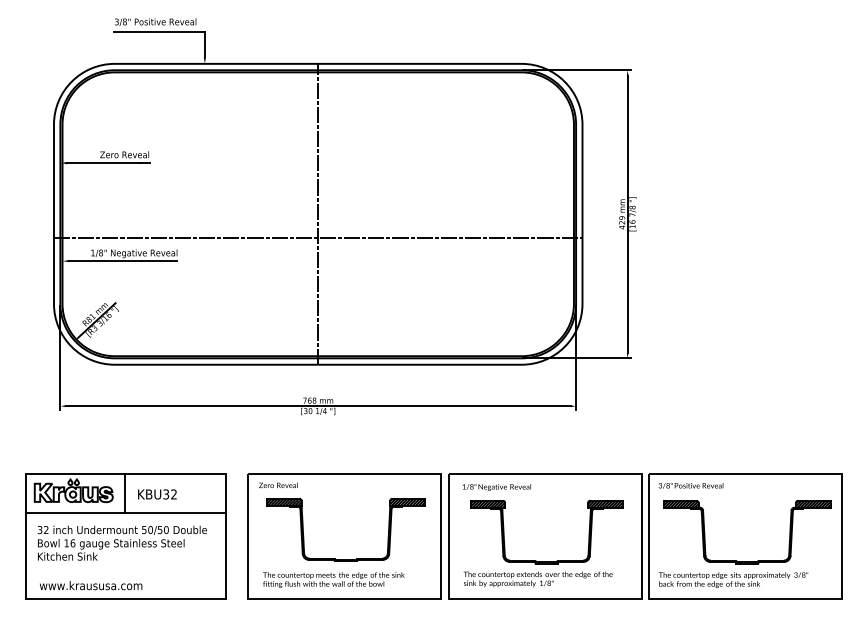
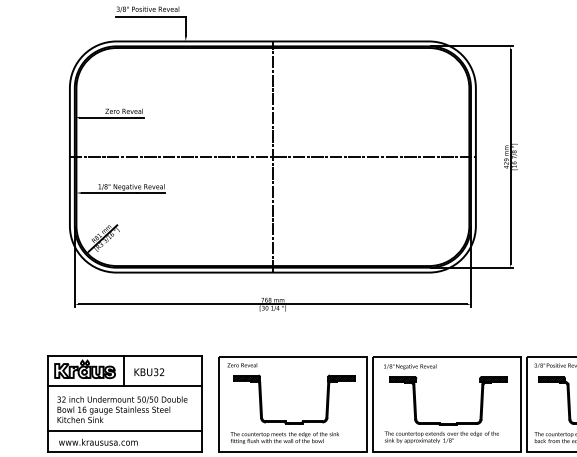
line: (317, 238) -> (272, 157), moved
line: (126, 571) -> (125, 431), added

